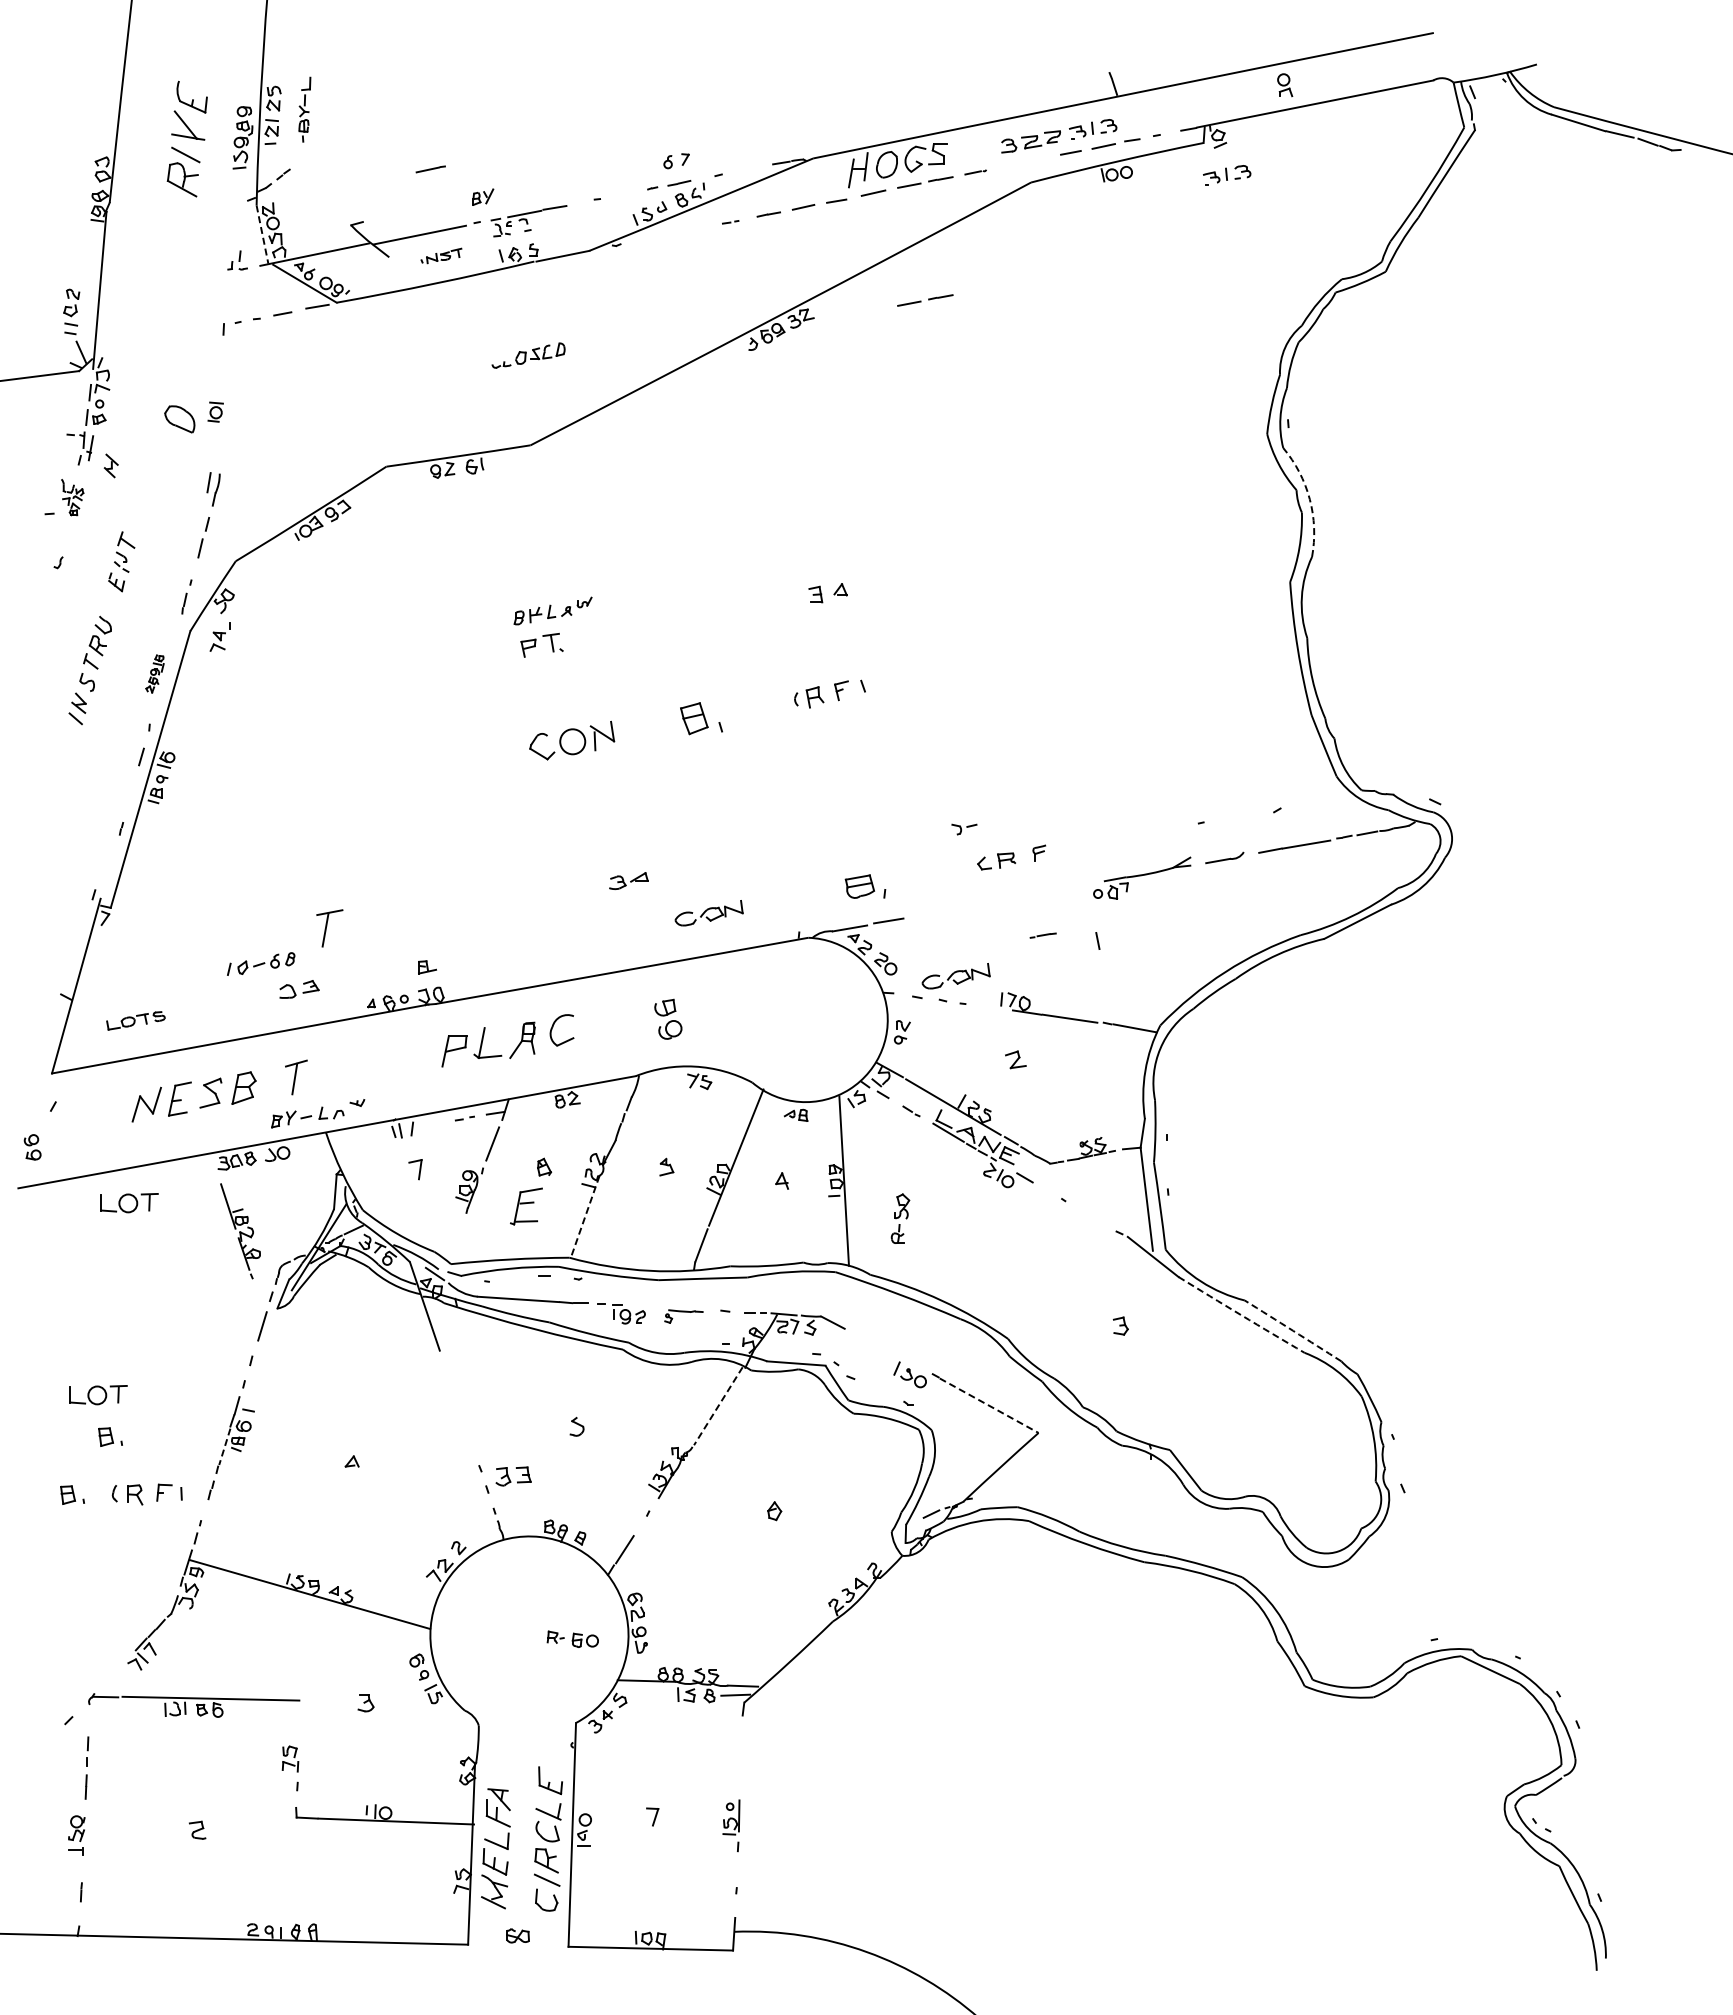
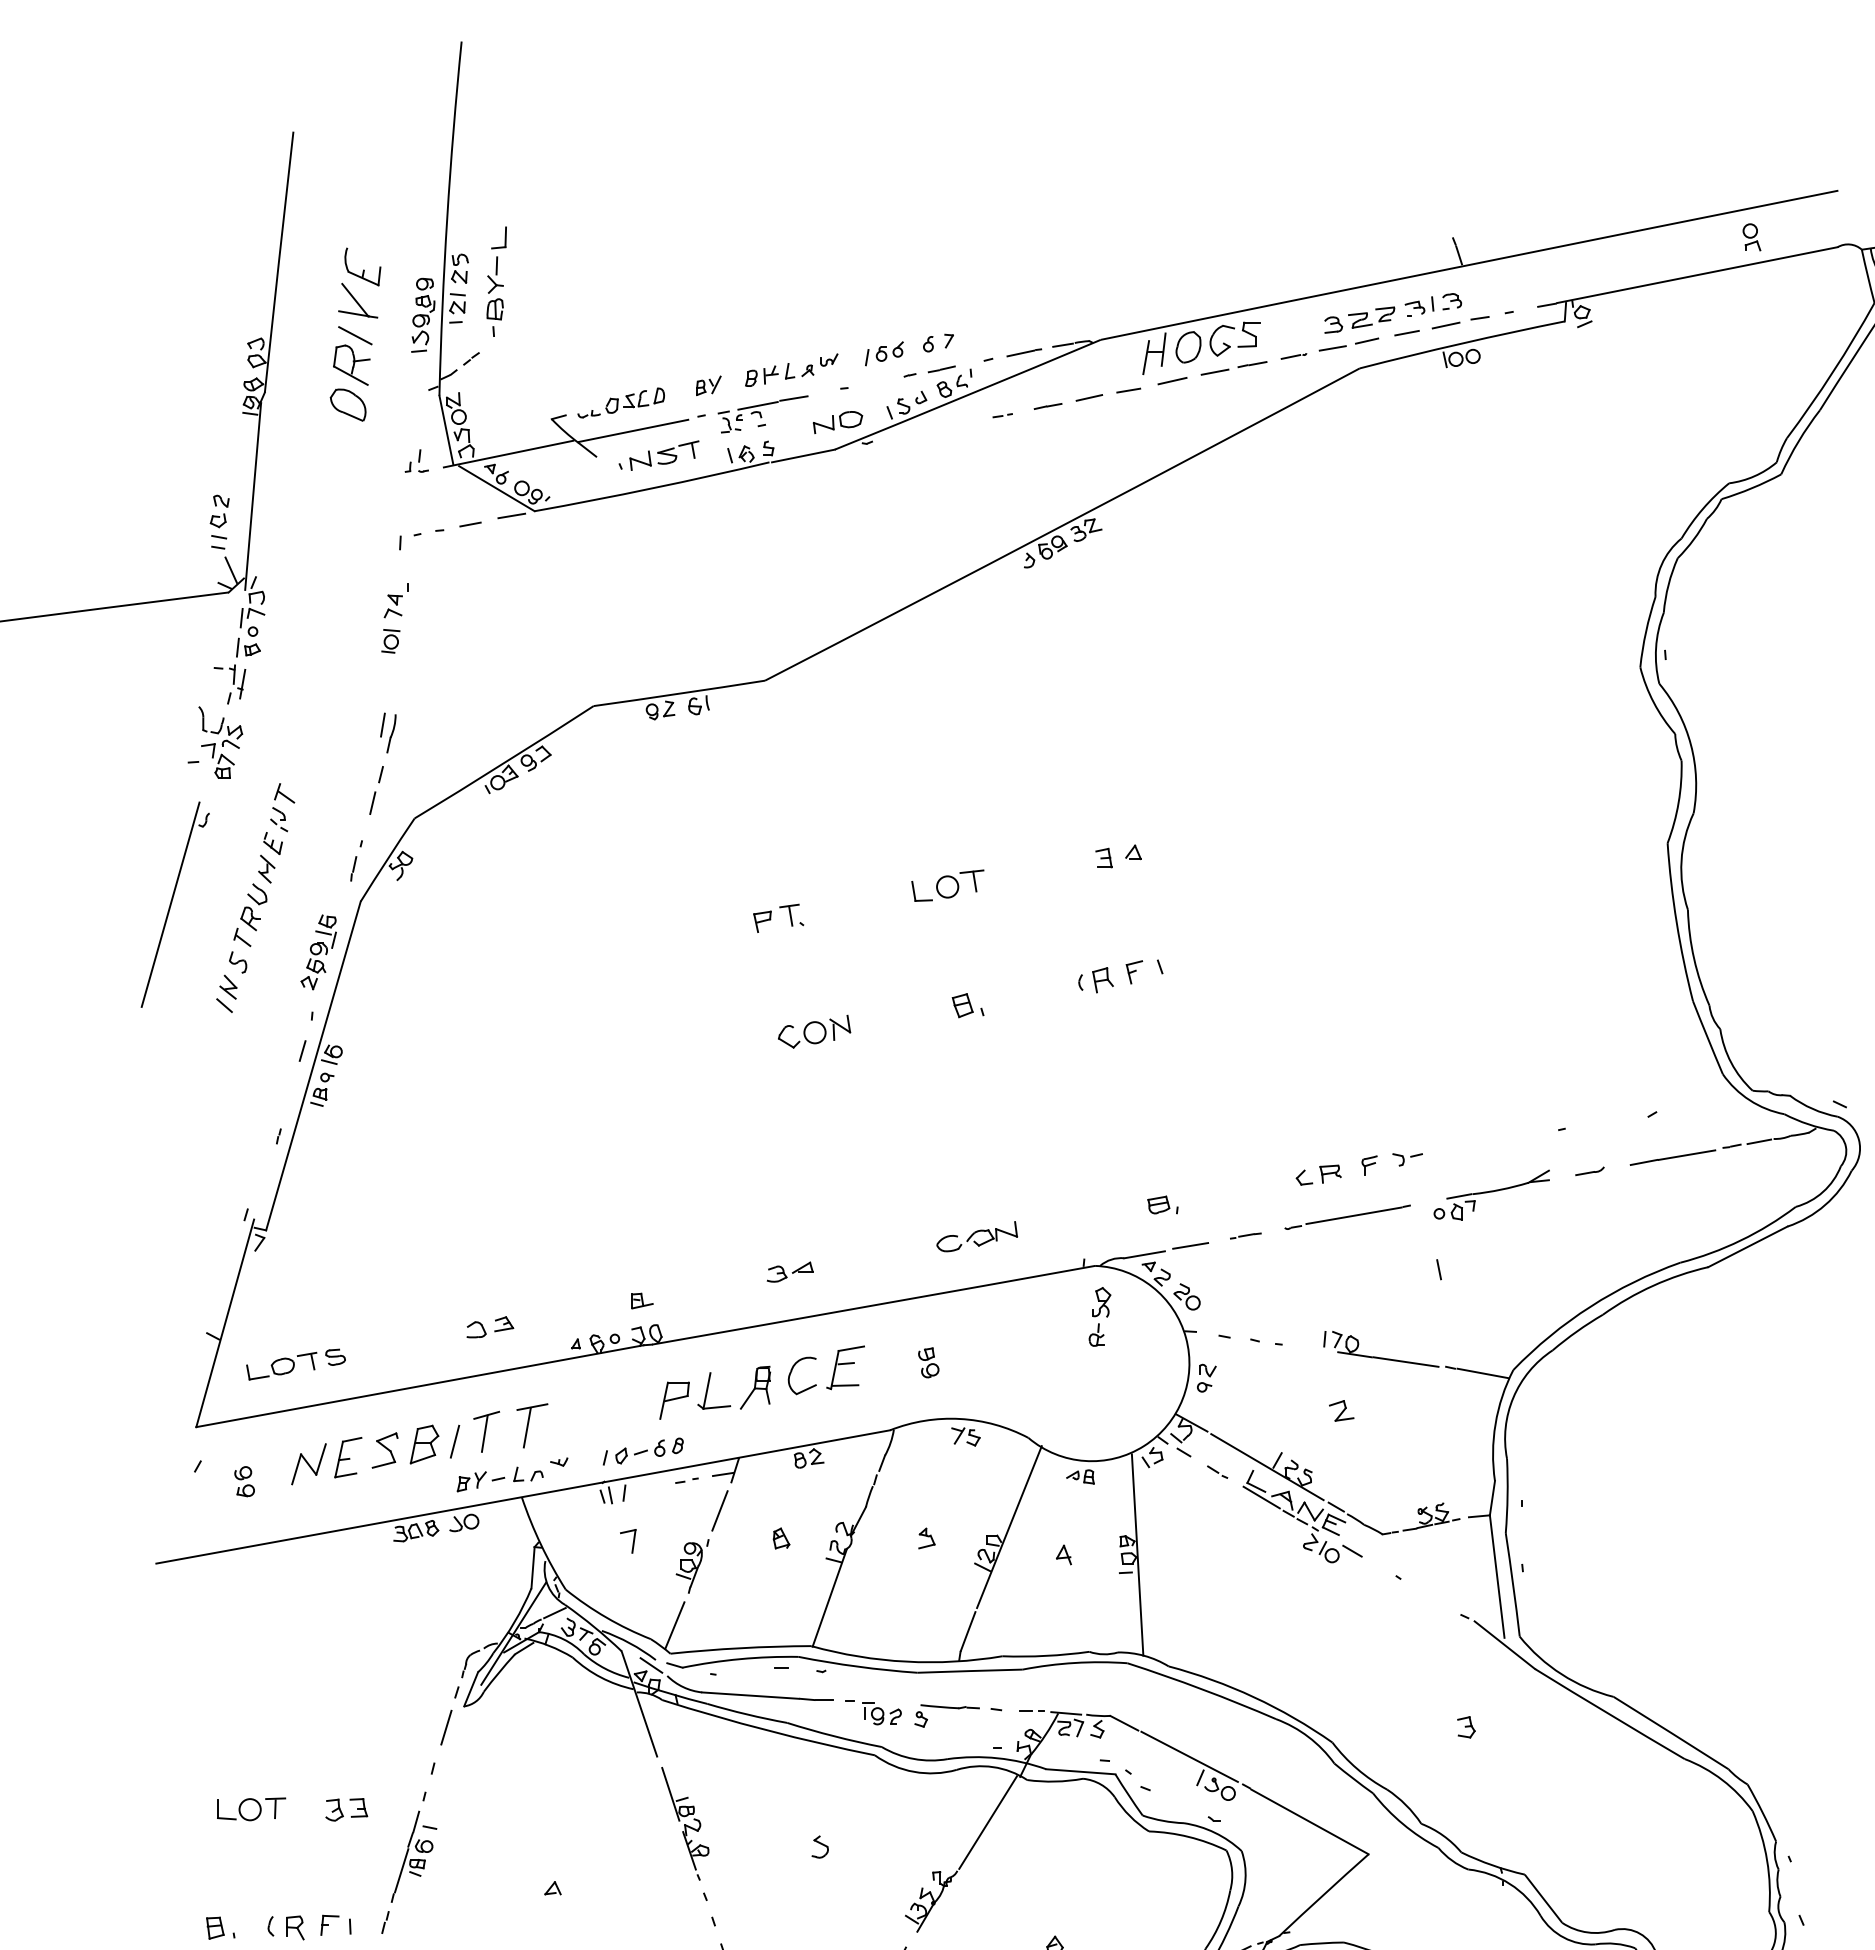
part: (1285, 85) -> (1752, 237), moved
part: (304, 109) -> (496, 281), size x1.43
part: (1021, 162) -> (1348, 344), added
line: (430, 169) -> (1023, 352), moved
part: (630, 169) -> (883, 352), added
part: (1227, 175) -> (1593, 360), removed
part: (591, 227) -> (837, 421), added
line: (262, 234) -> (446, 430), dashed -> solid
part: (441, 255) -> (659, 455), size x1.67
line: (928, 300) -> (1237, 508), removed
part: (528, 355) -> (621, 402), moved
part: (179, 419) -> (347, 405), moved
part: (110, 465) -> (265, 868), moved
part: (72, 497) -> (220, 742), size x1.67
arc: (1309, 499) -> (1690, 745), dashed -> solid
part: (552, 610) -> (791, 369), moved
part: (684, 617) -> (947, 885), added
line: (30, 633) -> (170, 904), added
part: (219, 636) -> (395, 600), moved
part: (154, 673) -> (318, 951), size x1.67
part: (701, 718) -> (968, 1005), size x0.62
part: (572, 740) -> (814, 1031), size x0.71
part: (964, 829) -> (1407, 1159), moved
part: (1224, 858) -> (1589, 1171), size x0.62
part: (628, 880) -> (789, 1271), moved
part: (865, 886) -> (1162, 1204), size x0.62
part: (1020, 896) -> (1347, 1216), added
part: (329, 928) -> (531, 1425), moved
line: (1042, 935) -> (1244, 1235), moved
part: (261, 963) -> (643, 1450), moved
part: (955, 976) -> (1269, 1311), removed
part: (668, 1019) -> (928, 1362), size x0.62
part: (135, 1020) -> (295, 1364), size x1.43
line: (269, 1085) -> (454, 1441), added
part: (32, 1147) -> (244, 1481), moved
part: (129, 1203) -> (288, 1581), removed
part: (526, 1206) -> (845, 1367), moved
line: (585, 1217) -> (830, 1598), dashed -> solid
part: (900, 1218) -> (1100, 1316), moved
part: (240, 1231) -> (685, 1824), moved
line: (454, 1239) -> (674, 1624), added
arc: (1241, 1315) -> (1609, 1714), dashed -> solid
part: (683, 1316) -> (946, 1715), size x1.43
arc: (1293, 1330) -> (1671, 1732), dashed -> solid
line: (887, 1350) -> (1189, 1756), added
line: (989, 1405) -> (1310, 1821), dashed -> solid
line: (718, 1406) -> (988, 1822), dashed -> solid
part: (110, 1436) -> (265, 1858), removed
line: (224, 1447) -> (401, 1871), dashed -> solid
part: (513, 1476) -> (346, 1809), moved

